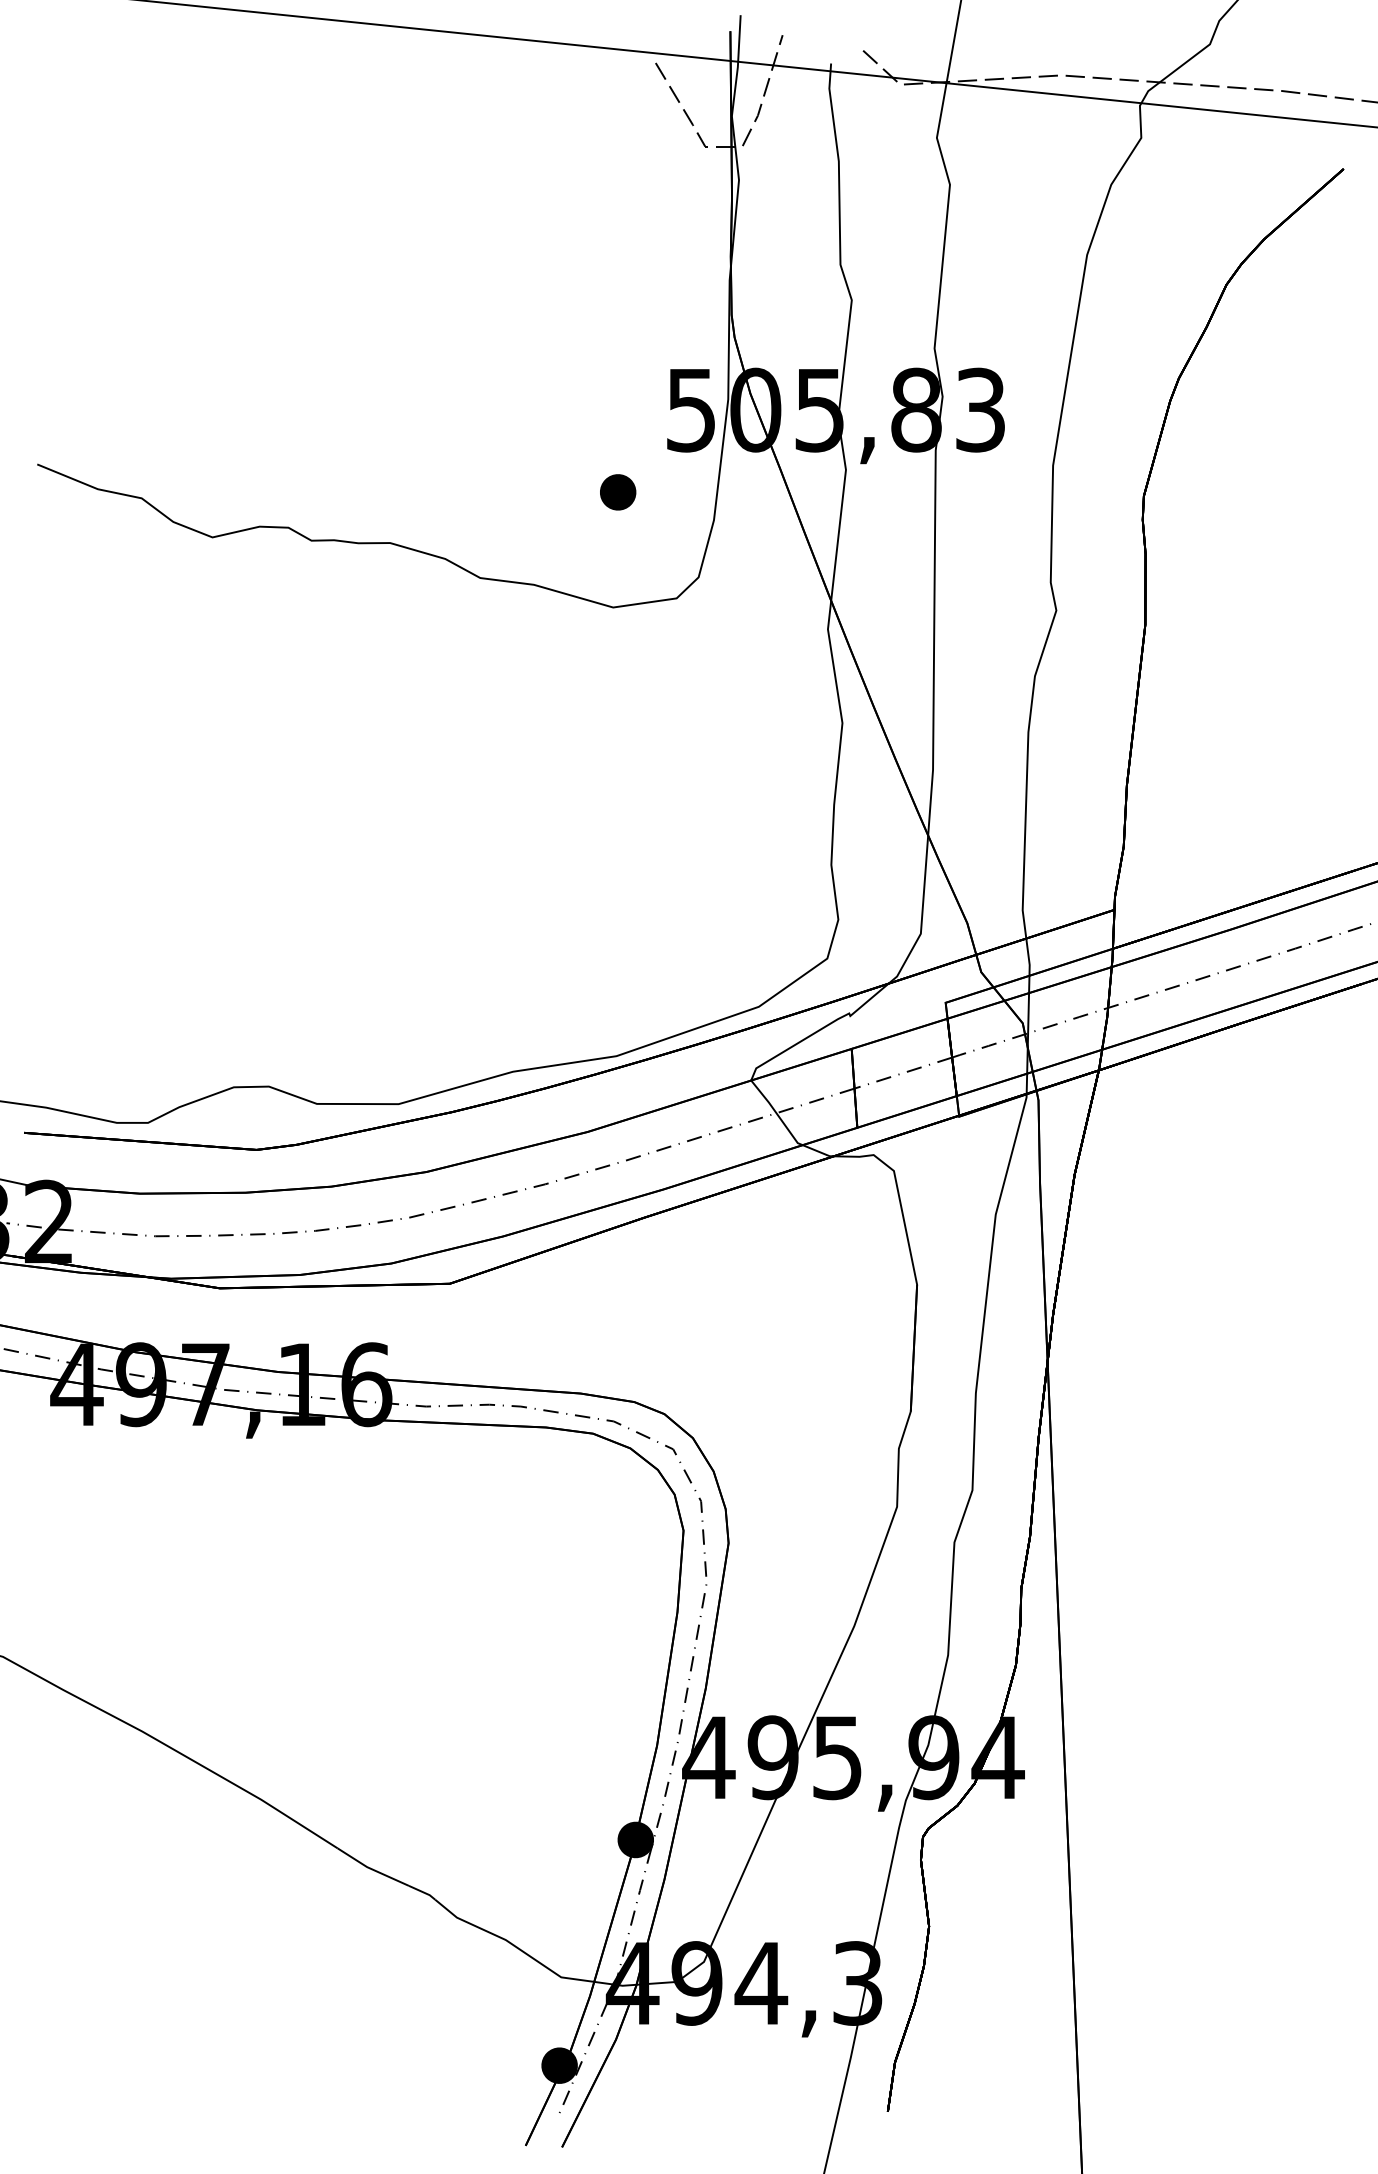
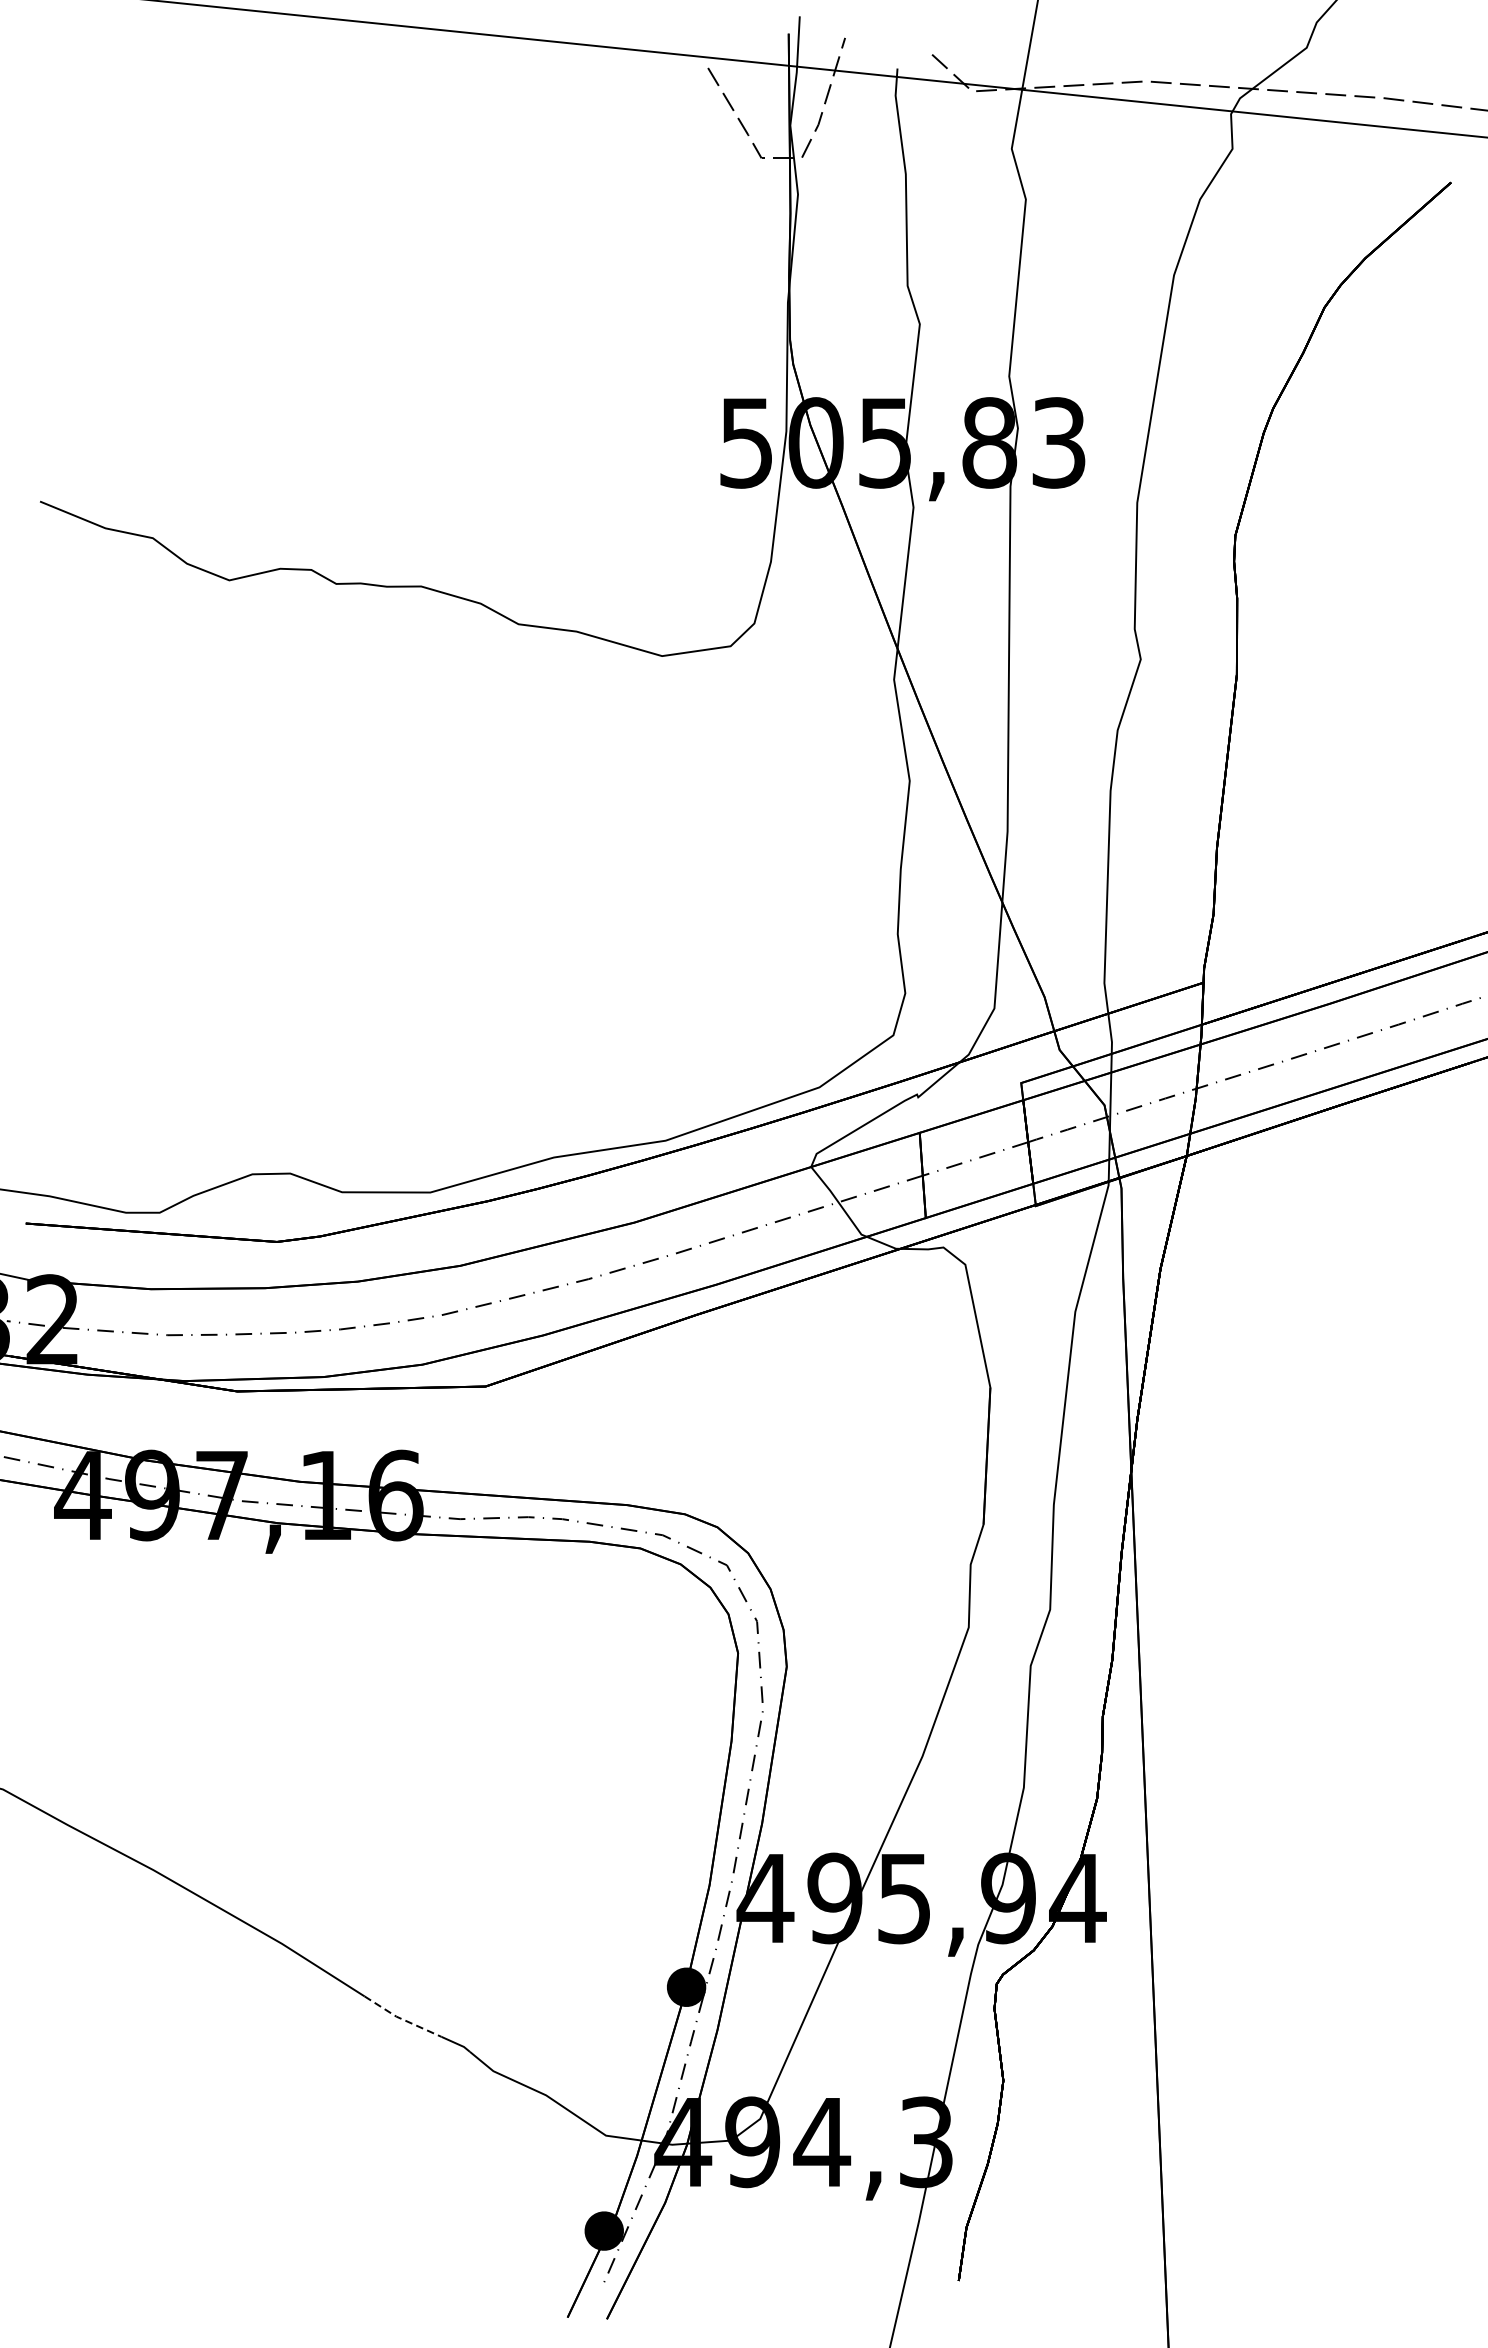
part: (618, 492) -> (667, 531), removed
line: (371, 1869) -> (401, 2019), solid -> dashed

